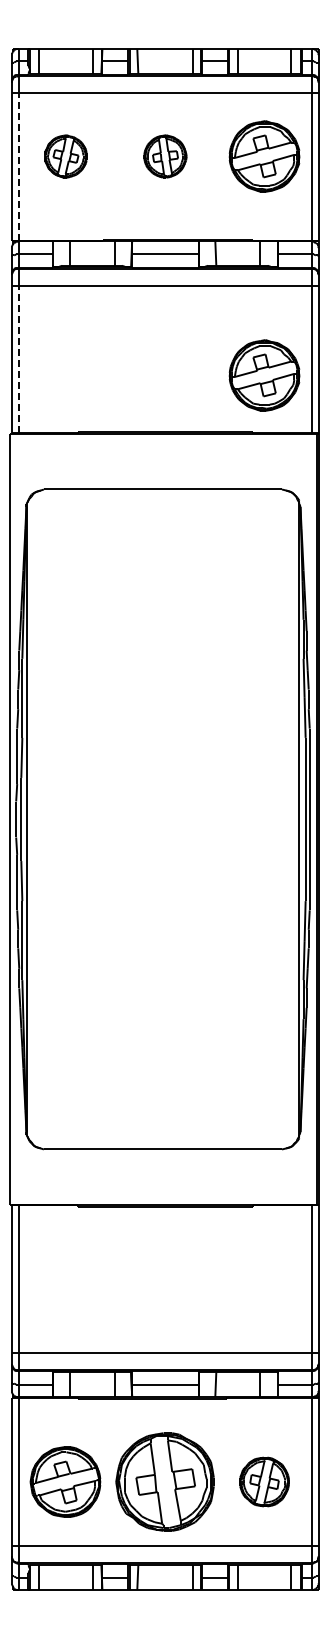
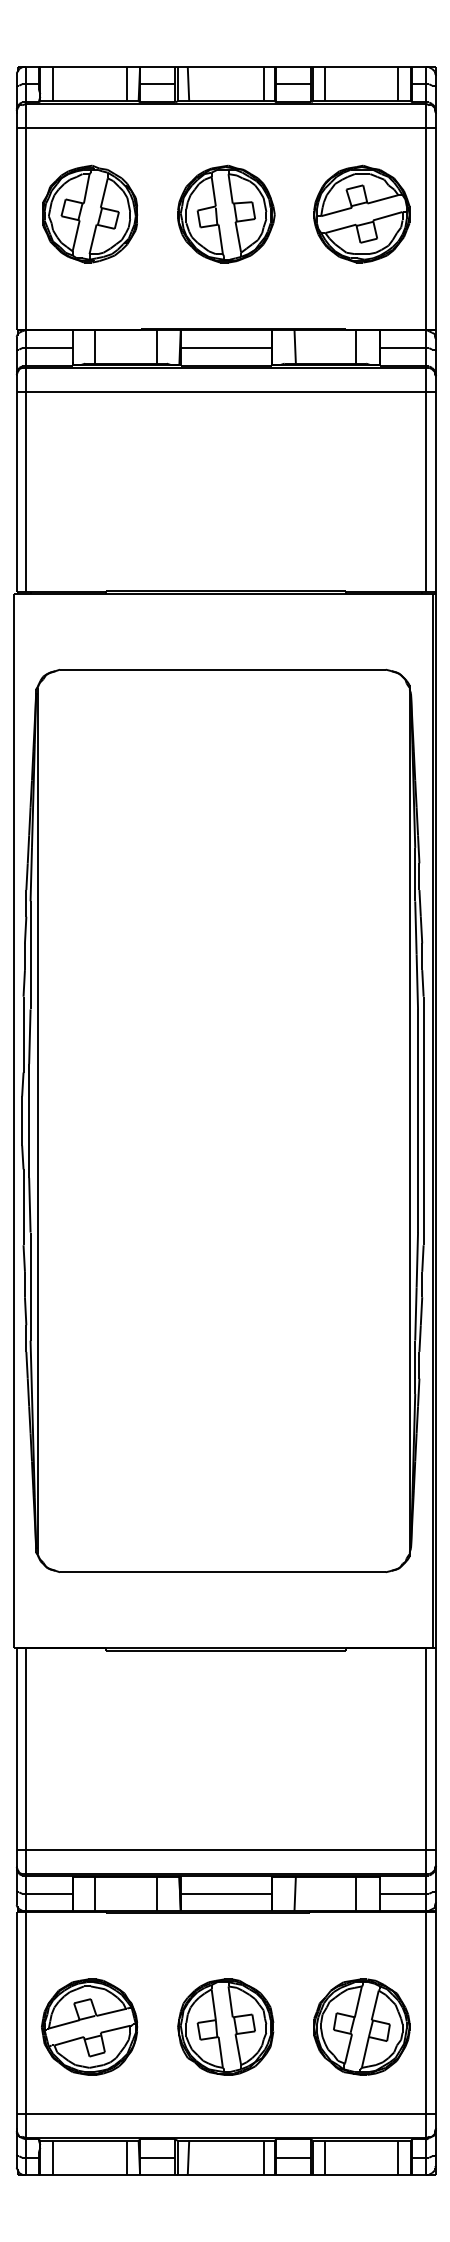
part: (65, 156) -> (89, 214), size x1.67
part: (165, 156) -> (226, 214), size x1.67
line: (19, 167) -> (26, 229), dashed -> solid
line: (19, 359) -> (26, 491), dashed -> solid
part: (264, 375) -> (361, 513), removed
part: (164, 1481) -> (225, 2026), size x0.71
part: (264, 1481) -> (361, 2026), size x1.43

